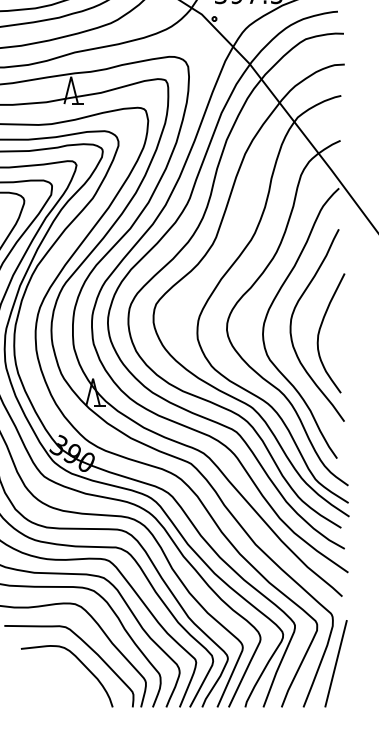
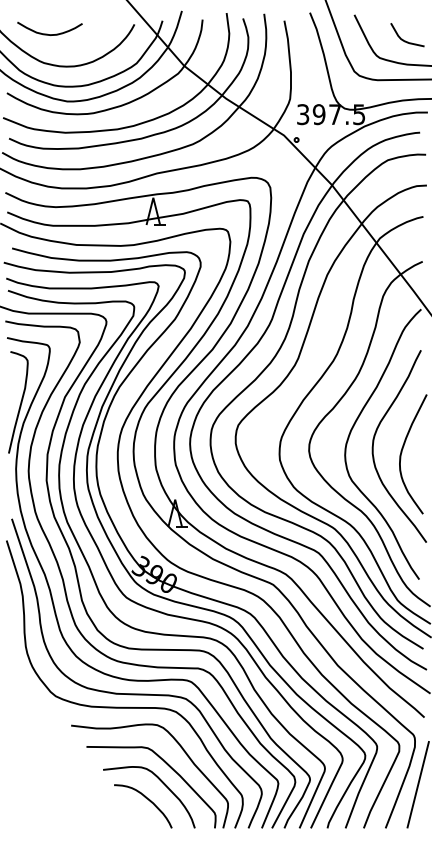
curve: (66, 679) -> (148, 800), added

